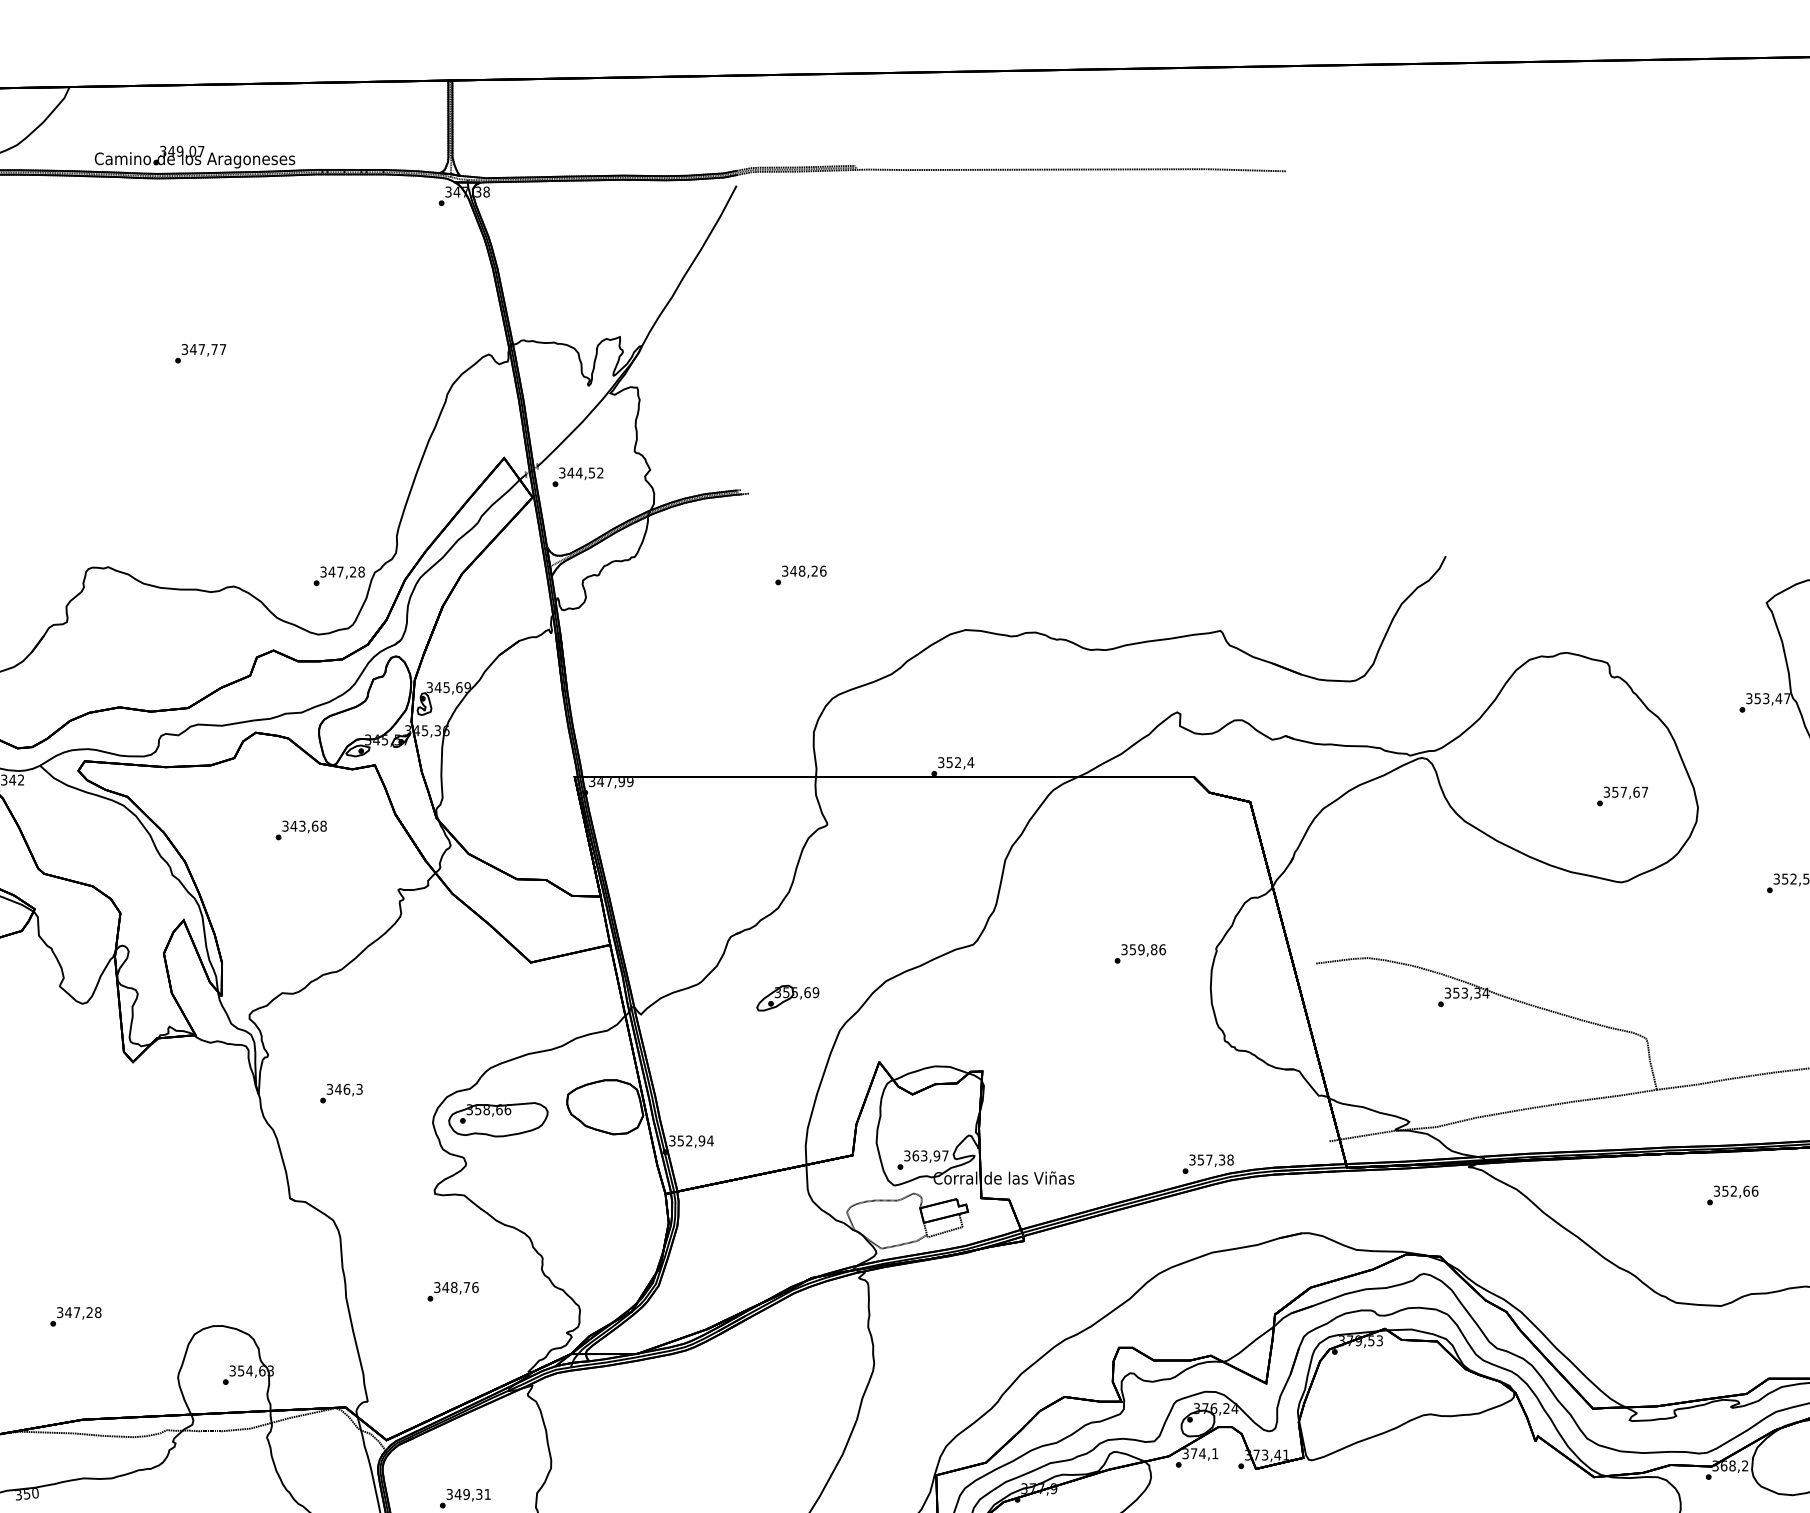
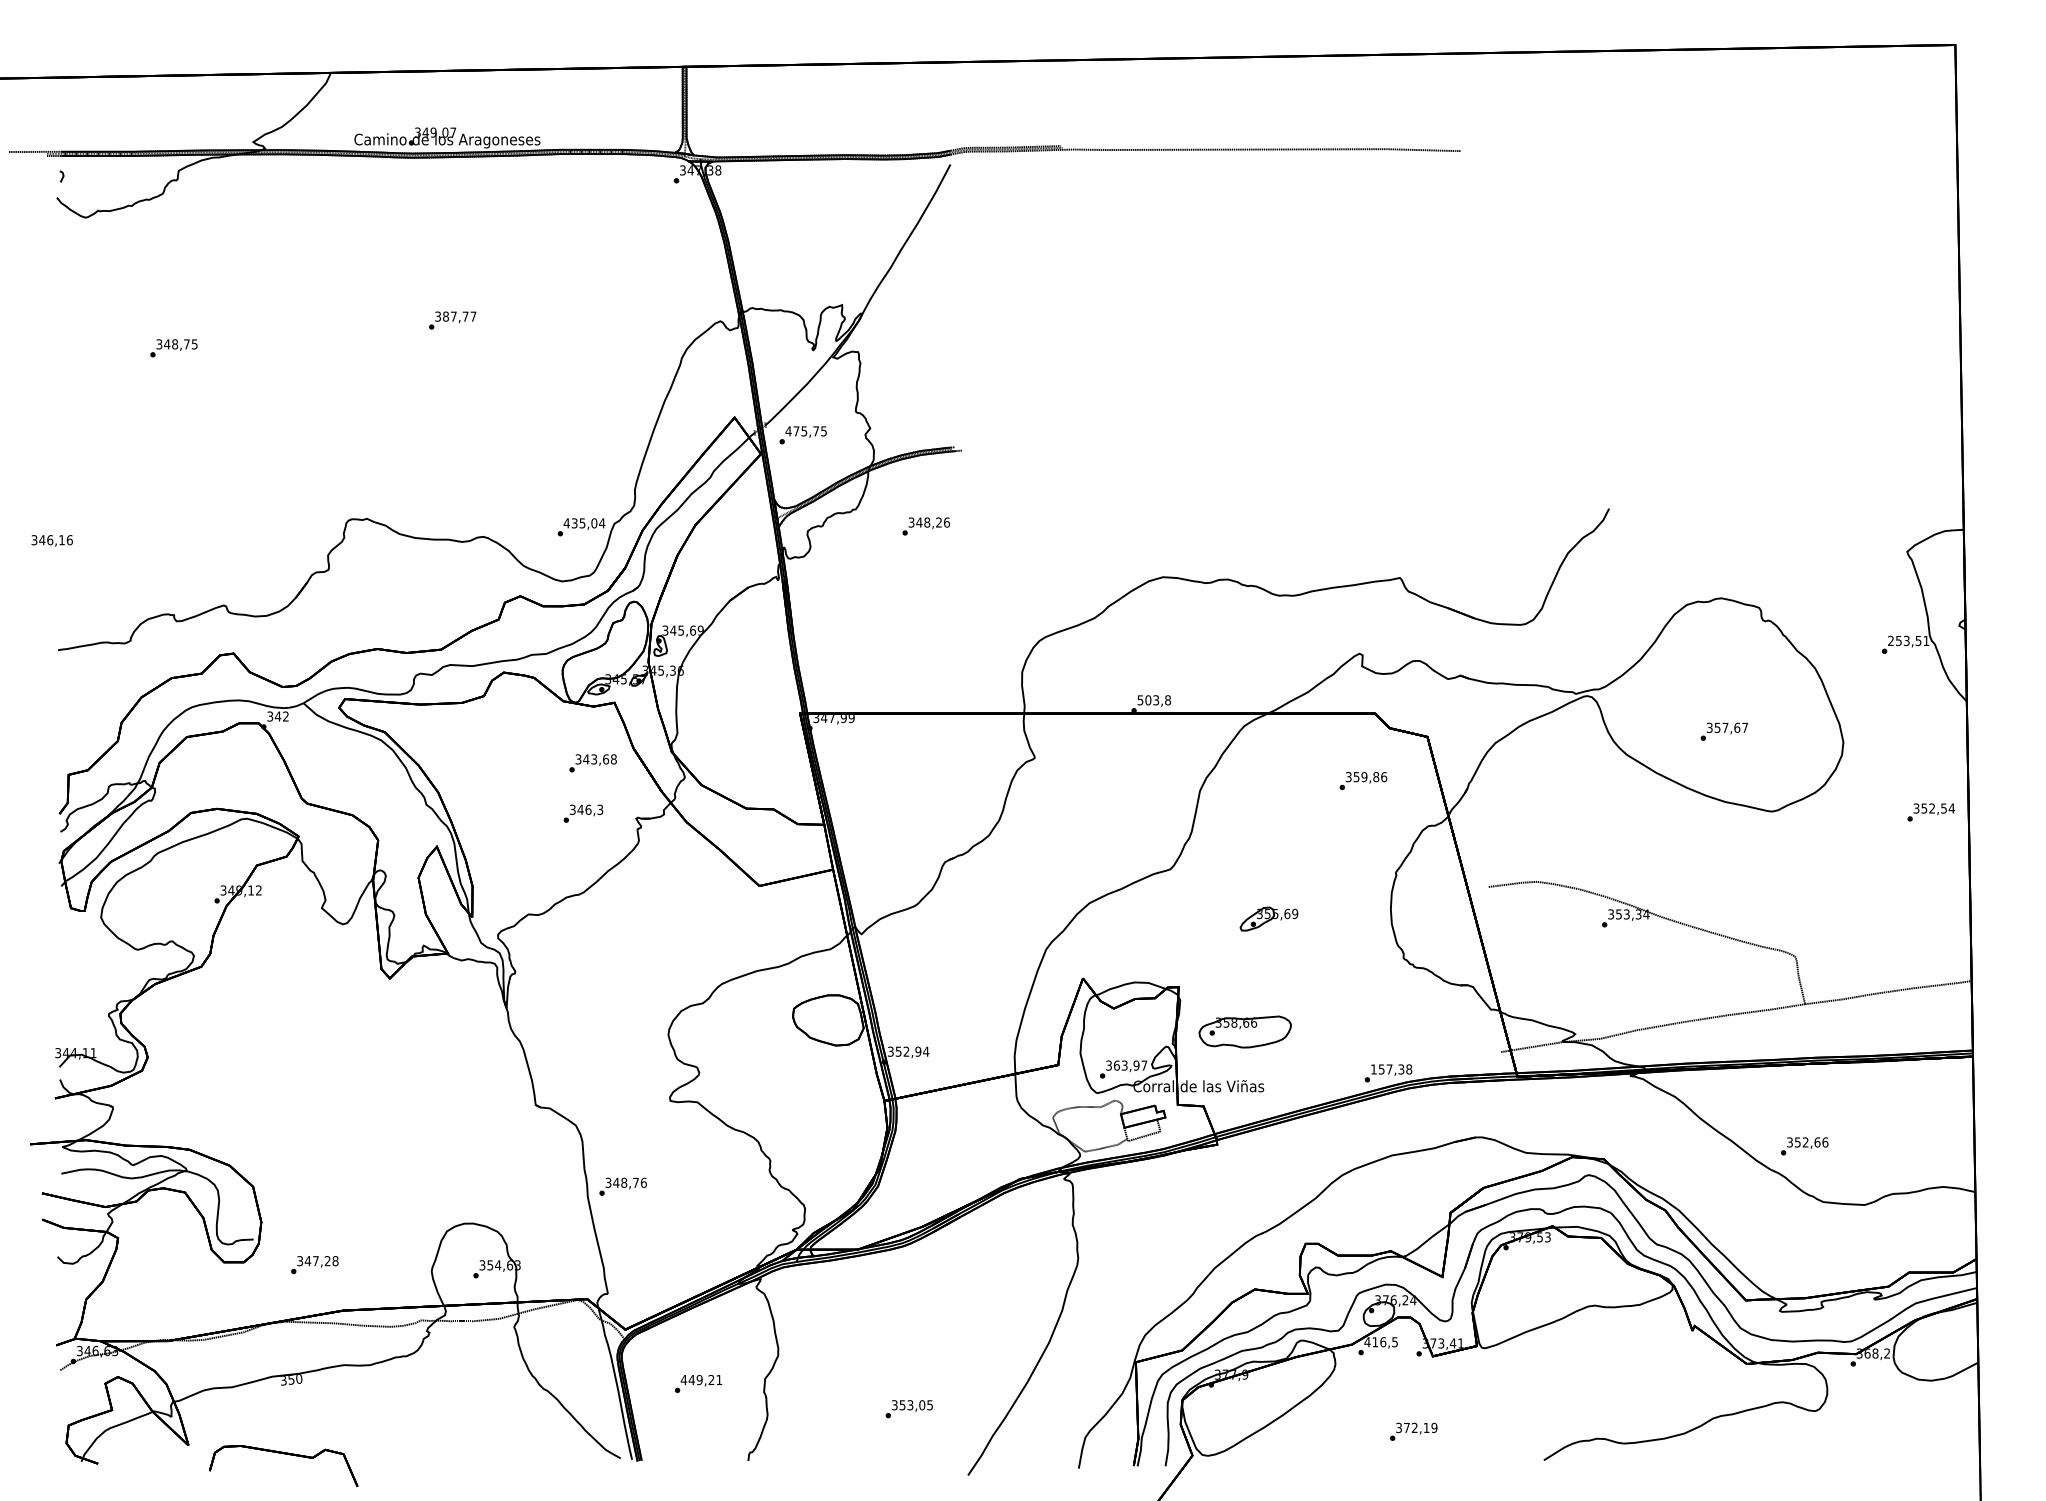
text: (192, 349) -> (445, 316), 347,77 -> 387,77
text: (580, 473) -> (805, 431), 344,52 -> 475,75
text: (342, 572) -> (584, 523), 347,28 -> 435,04
text: (800, 575) -> (925, 526), moved
text: (1768, 699) -> (1908, 641), 353,47 -> 253,51
text: (956, 762) -> (1154, 700), 352,4 -> 503,8
text: (1621, 796) -> (1723, 731), moved
text: (300, 830) -> (592, 763), moved
text: (1140, 954) -> (1363, 781), moved
part: (787, 997) -> (1268, 918), moved
text: (341, 1093) -> (583, 813), moved
part: (497, 1119) -> (1244, 1031), moved
text: (1192, 1160) -> (1373, 1069), 357,38 -> 157,38
text: (1732, 1195) -> (1804, 1146), moved
text: (452, 1291) -> (622, 1186), moved
text: (75, 1317) -> (314, 1265), moved
text: (1199, 1454) -> (1380, 1342), 374,1 -> 416,5
text: (464, 1493) -> (697, 1379), 349,31 -> 449,21

